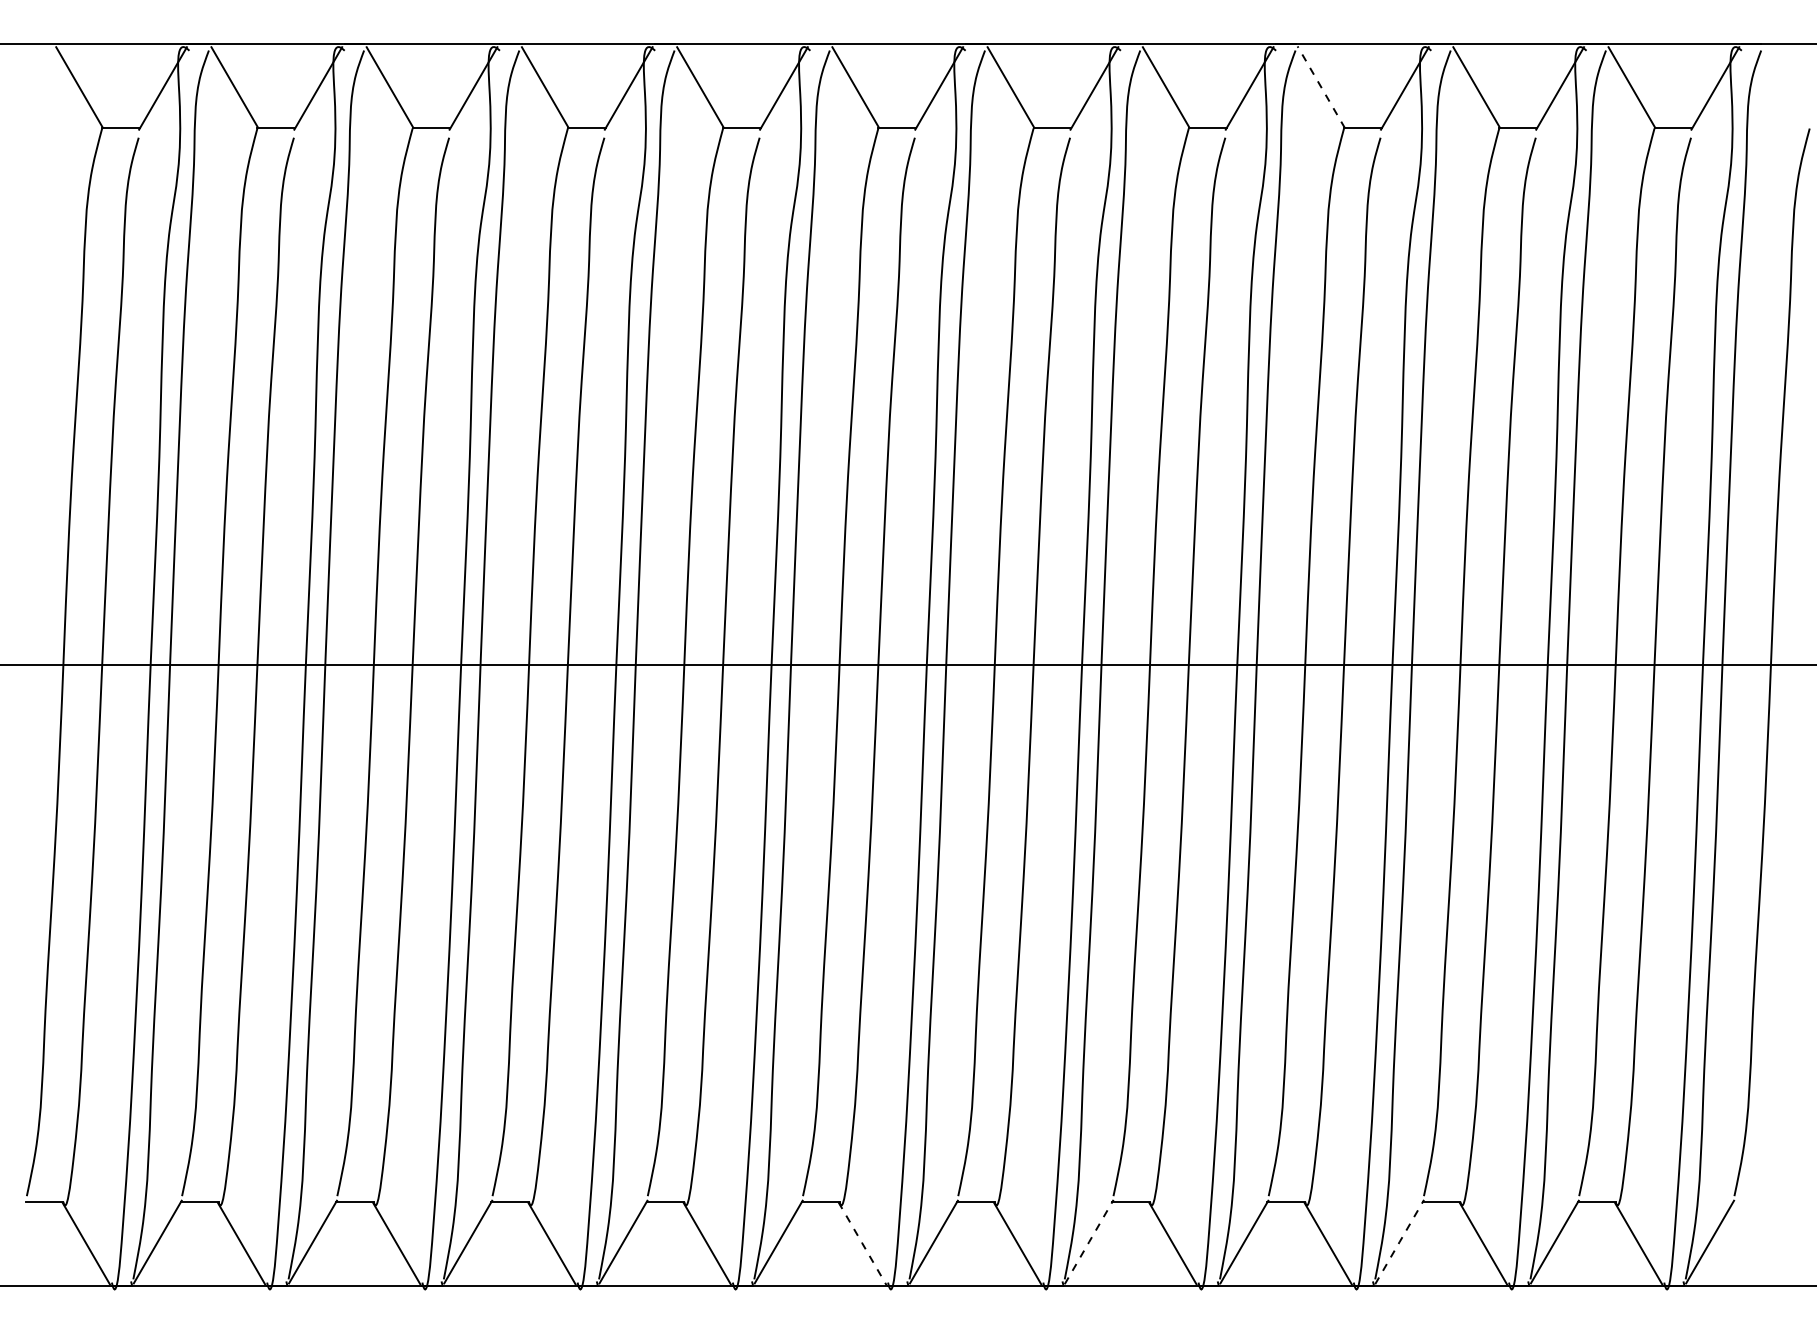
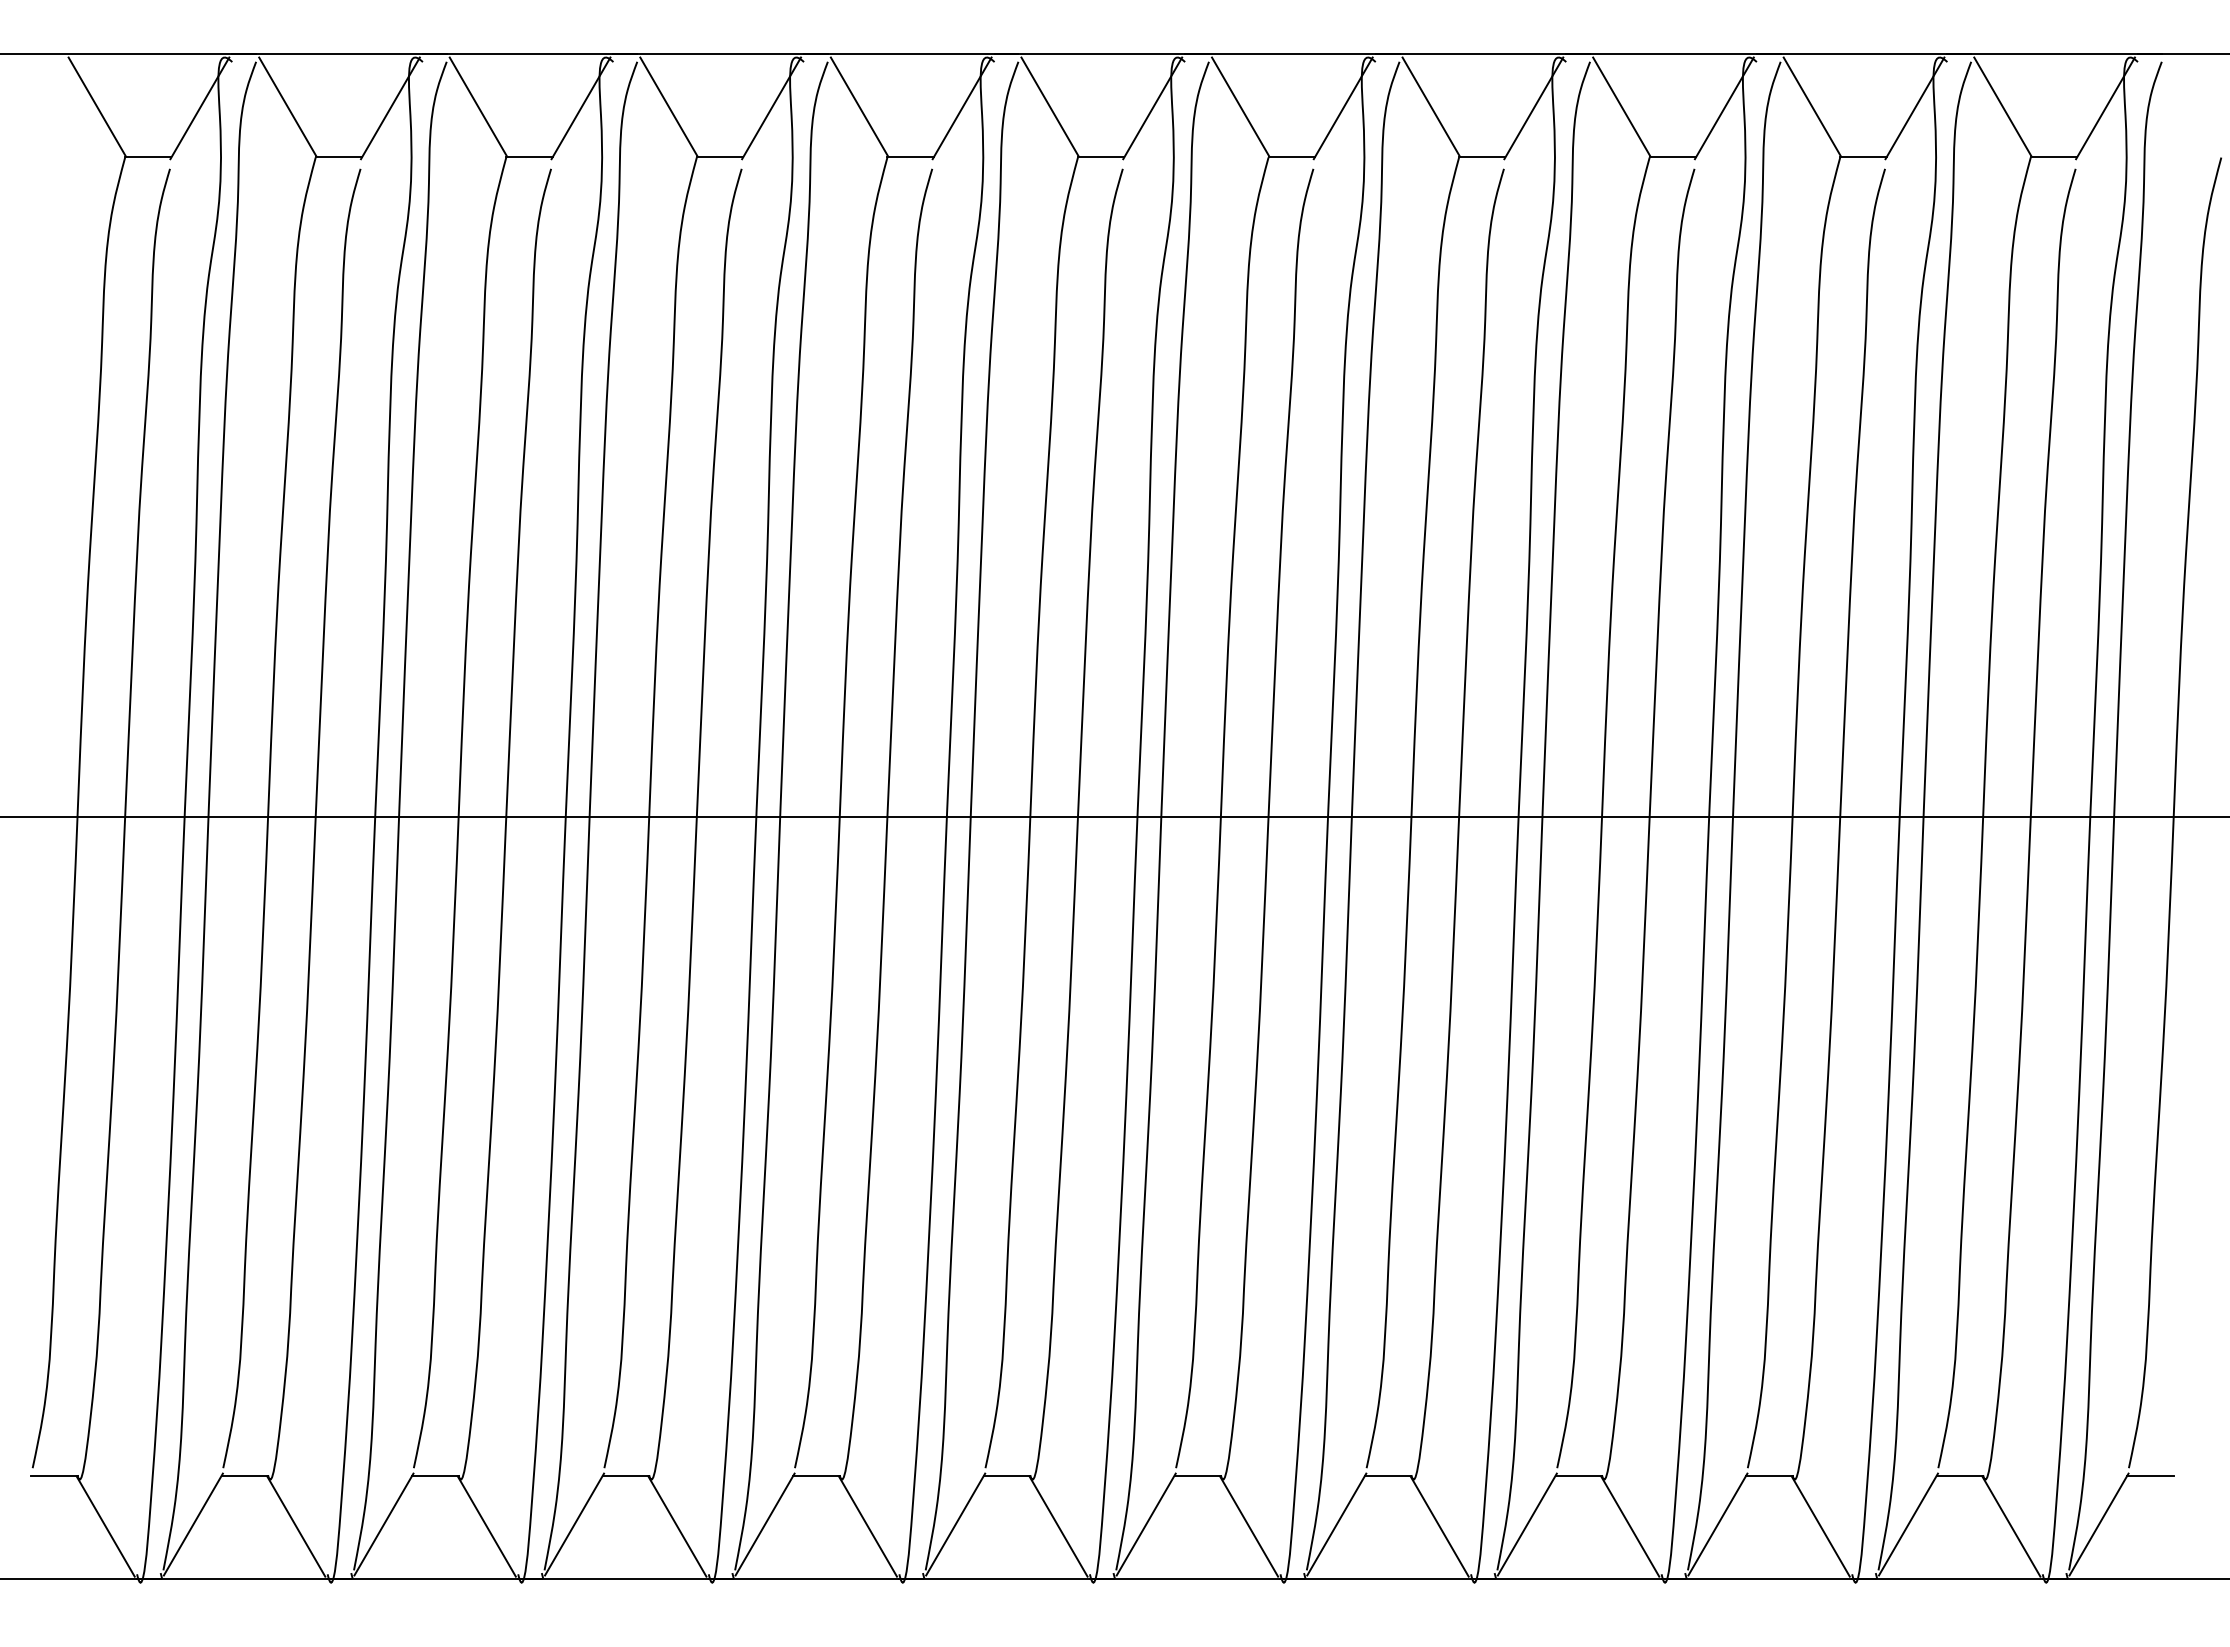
line: (1321, 87) -> (1622, 107), dashed -> solid
line: (1752, 1202) -> (2150, 1475), added
line: (1088, 1242) -> (1336, 1524), dashed -> solid
line: (1399, 1242) -> (1717, 1524), dashed -> solid
line: (862, 1243) -> (1058, 1526), dashed -> solid

